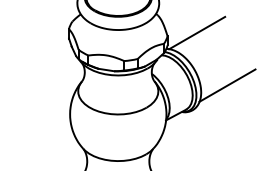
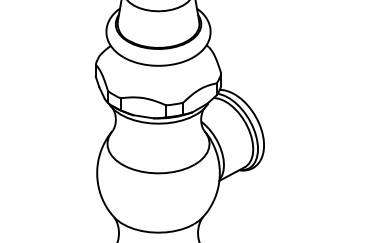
line: (196, 32) -> (258, 69), removed
line: (227, 85) -> (297, 136), removed

